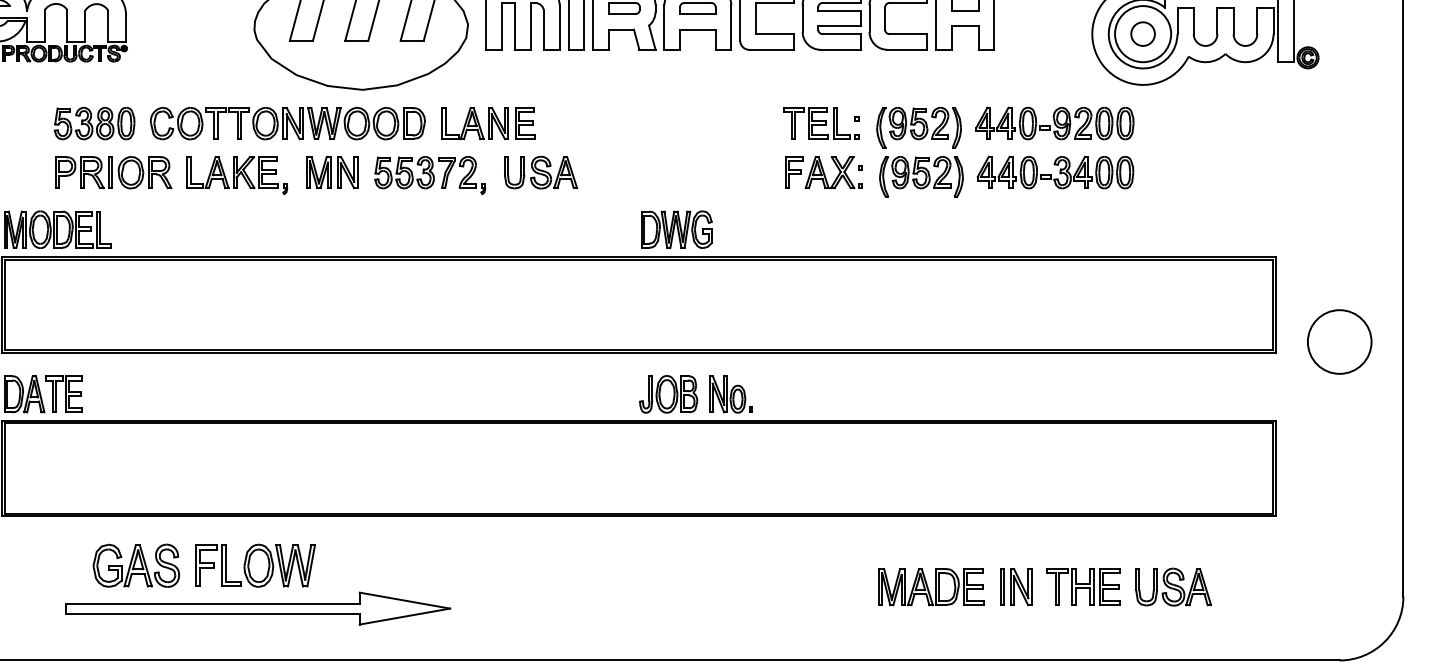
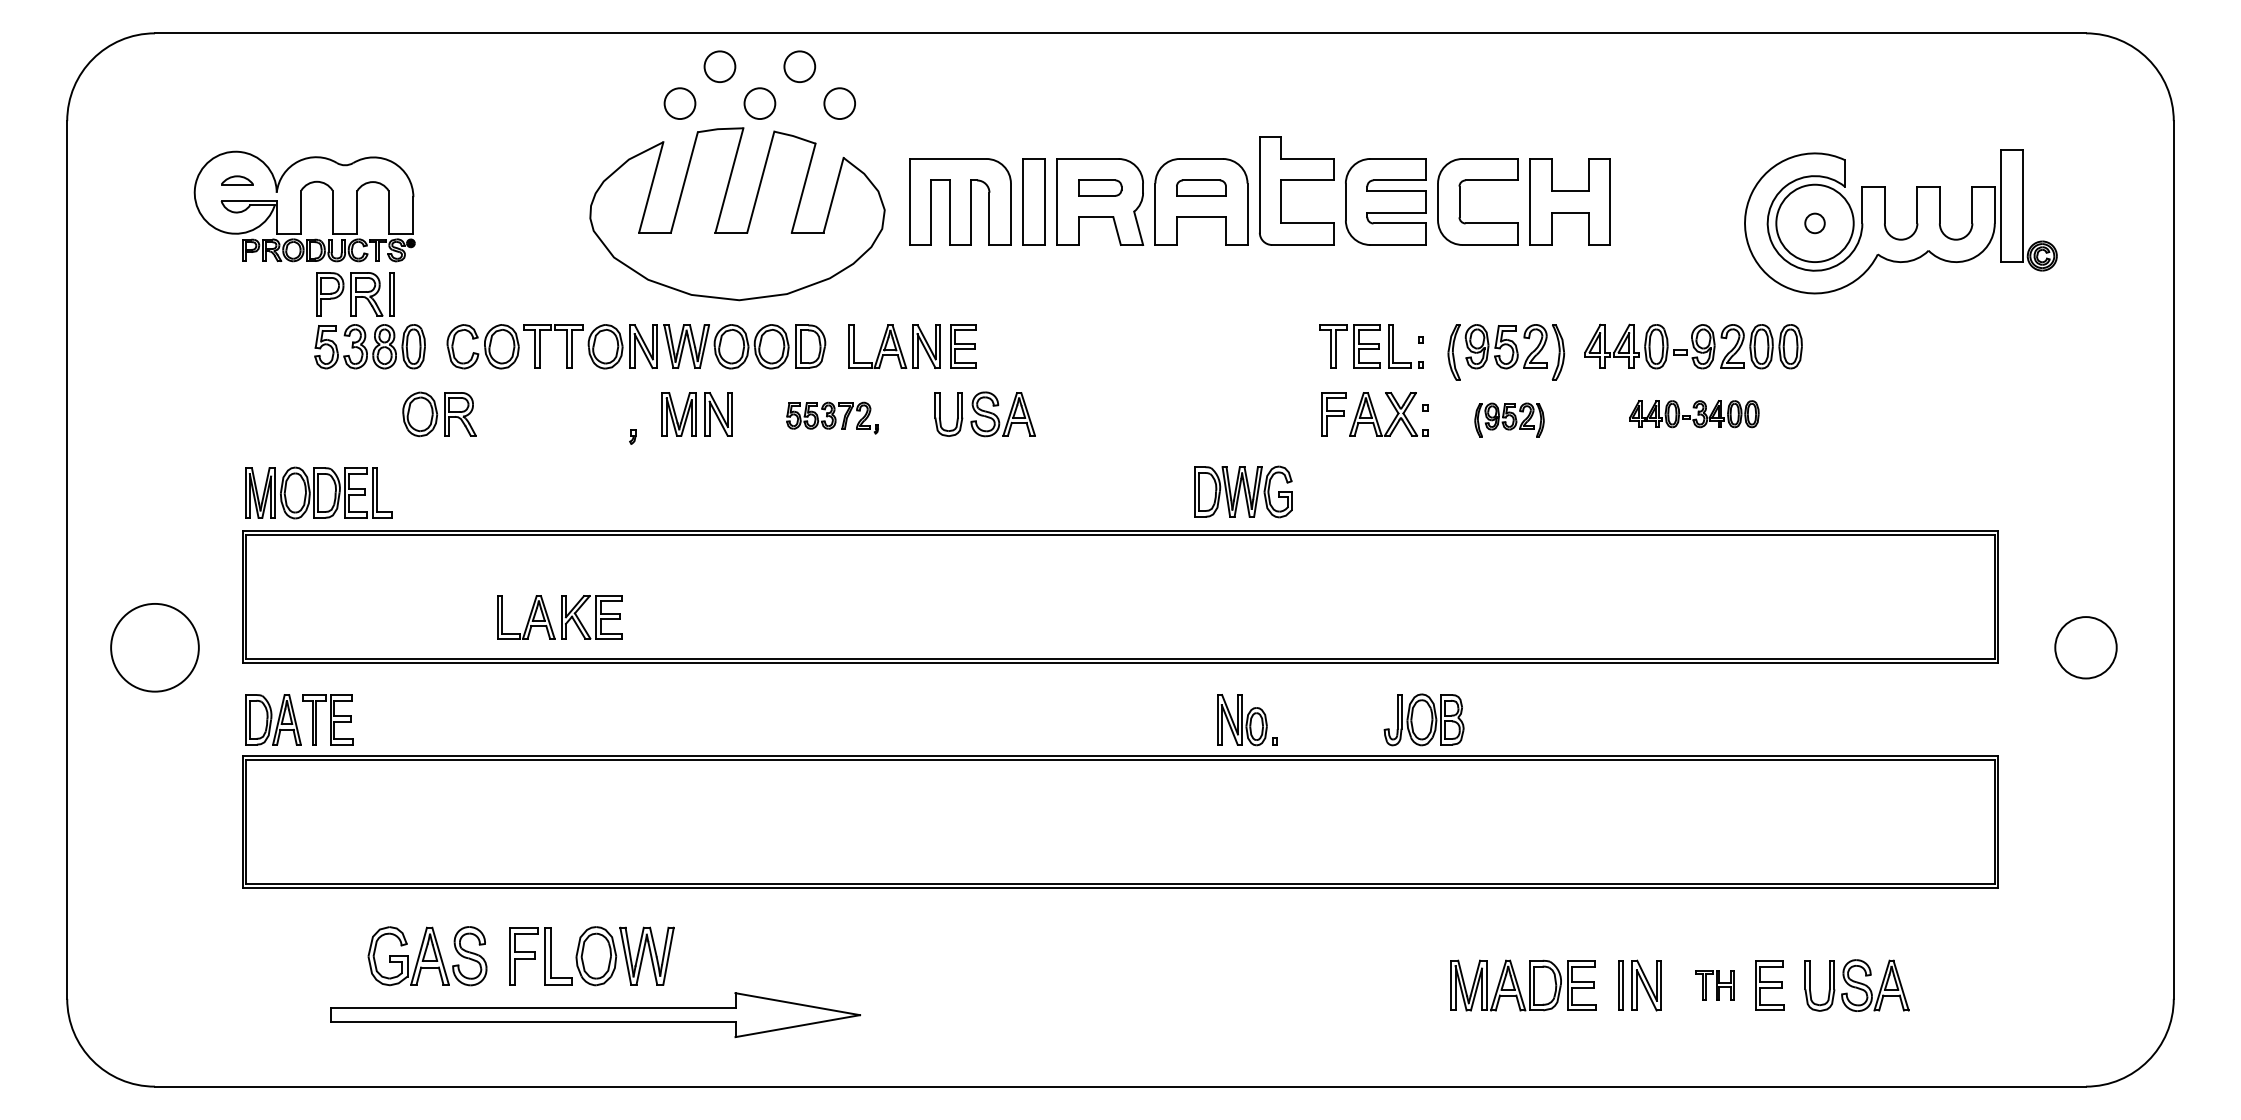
circle: (1142, 34) -> (1814, 223), size x0.6
part: (84, 172) -> (355, 294), moved
part: (232, 172) -> (559, 617), moved
part: (1055, 172) -> (1694, 413), size x0.6
part: (430, 174) -> (832, 417), size x0.6
part: (921, 176) -> (1509, 419), size x0.6
part: (676, 229) -> (1243, 491), moved
circle: (1339, 341) -> (2085, 647), size x0.7
part: (668, 394) -> (1423, 719), moved
part: (1070, 587) -> (1714, 985), size x0.6

